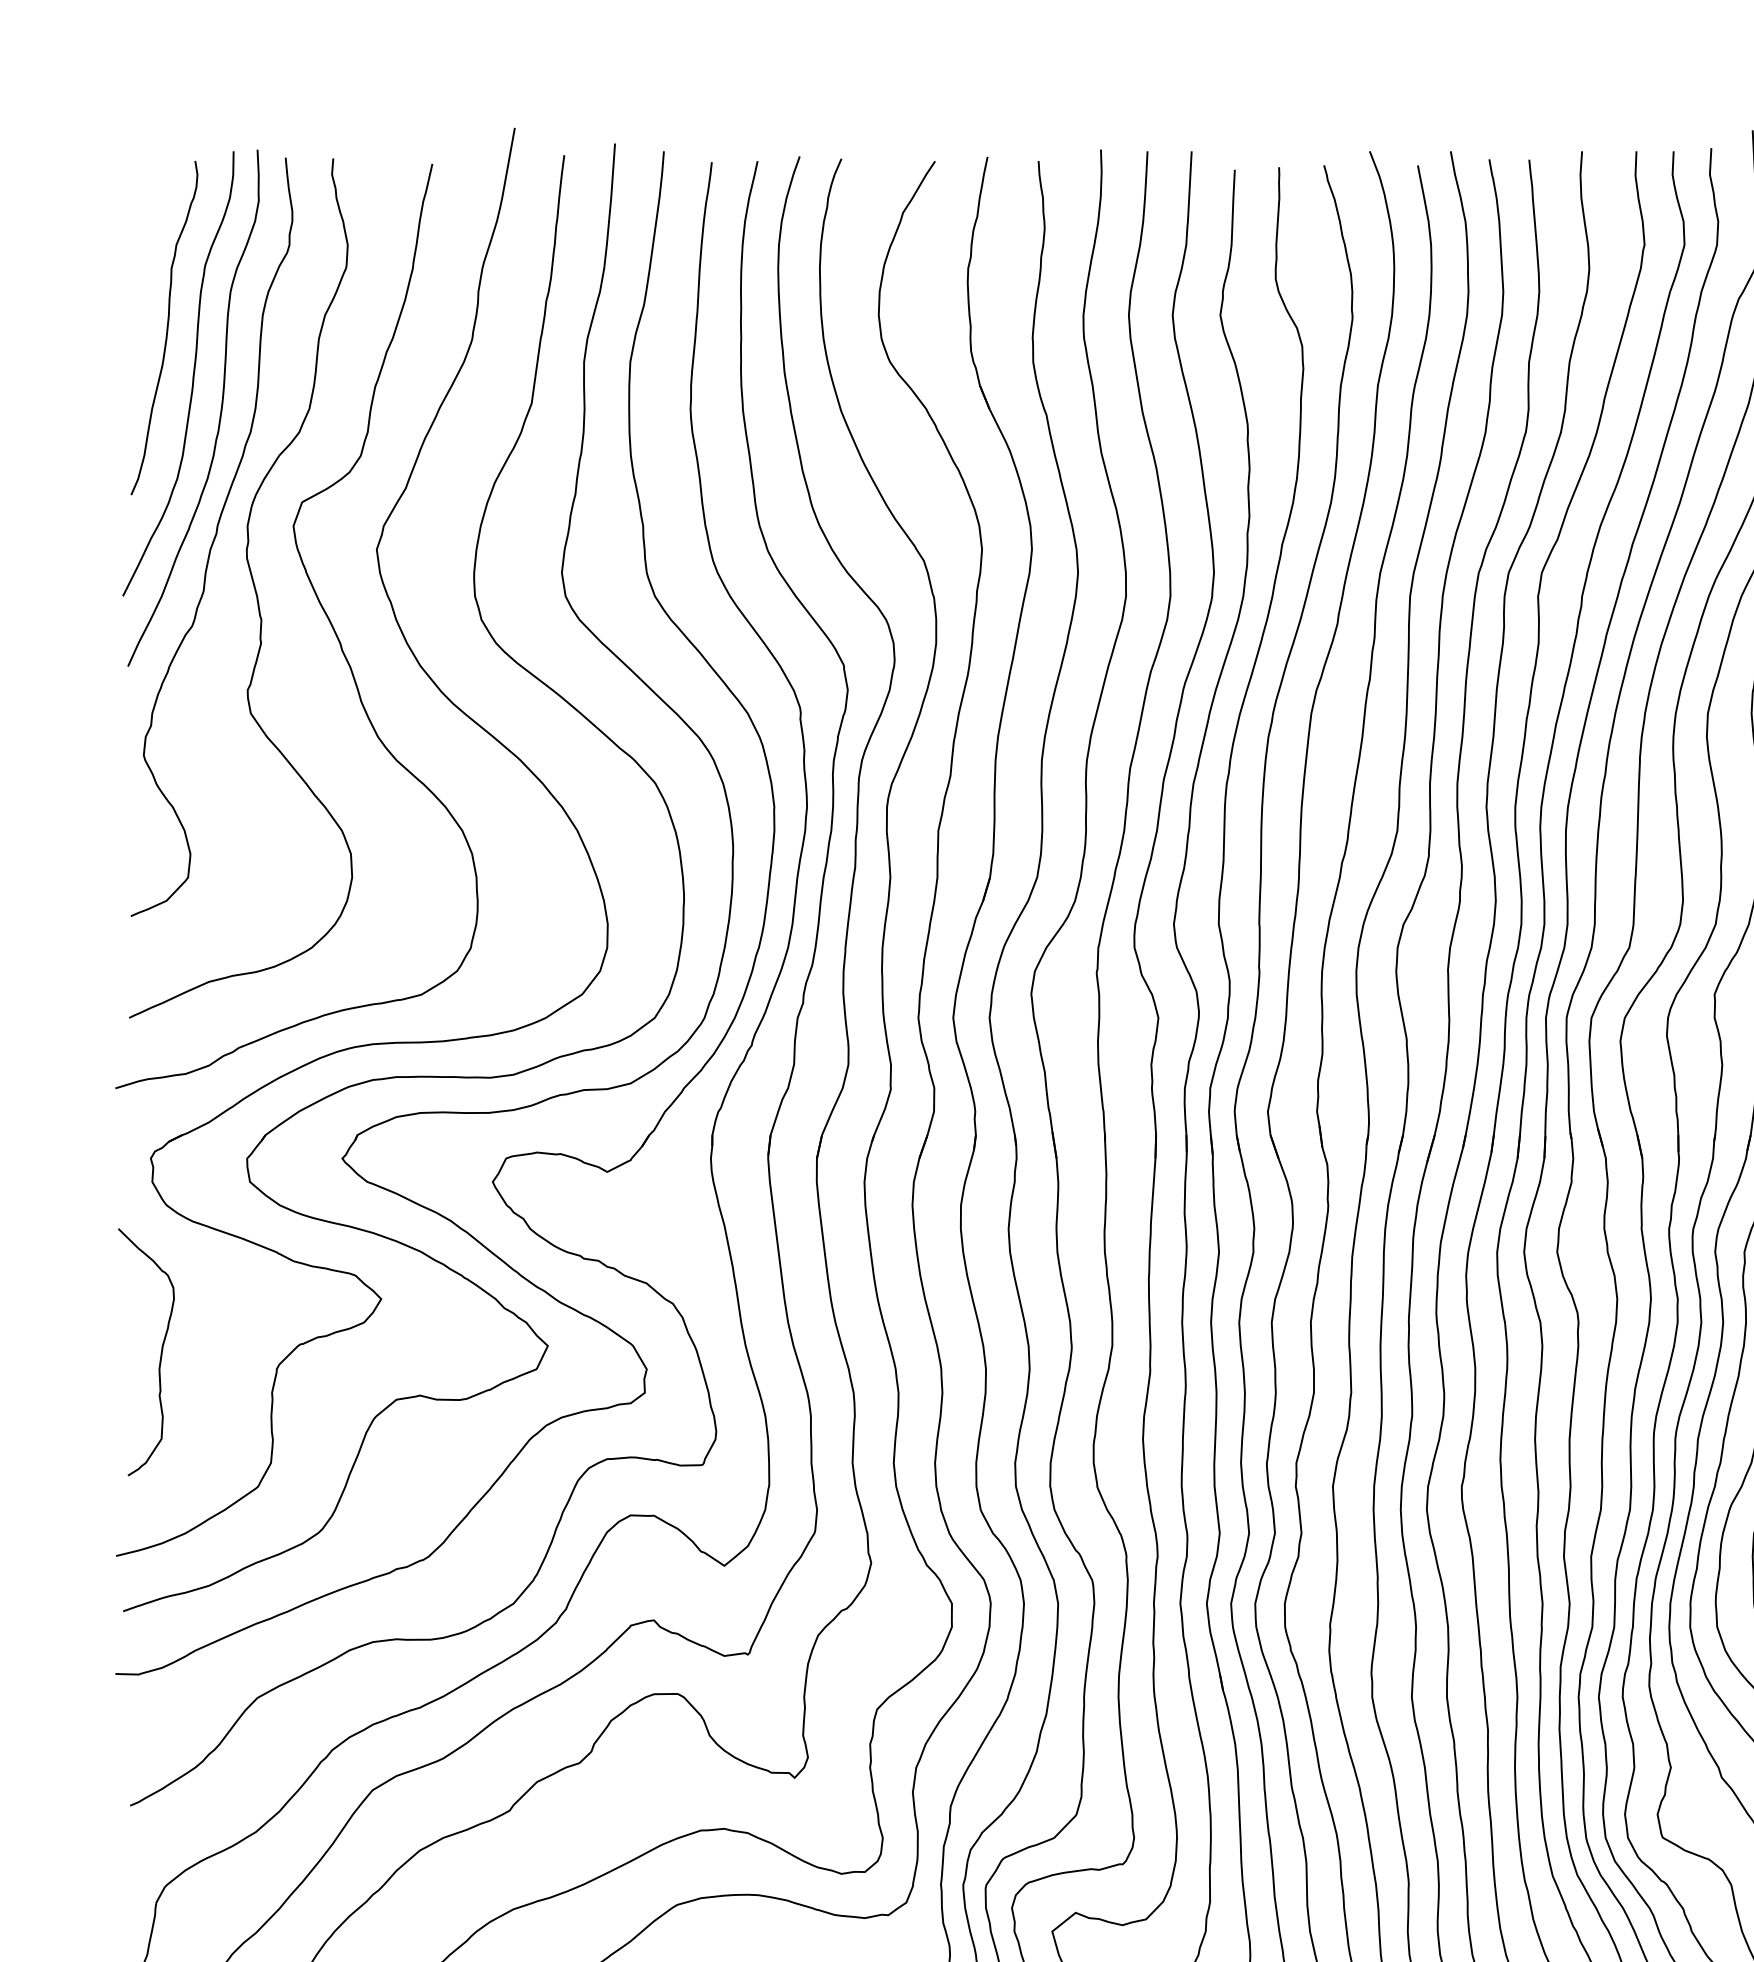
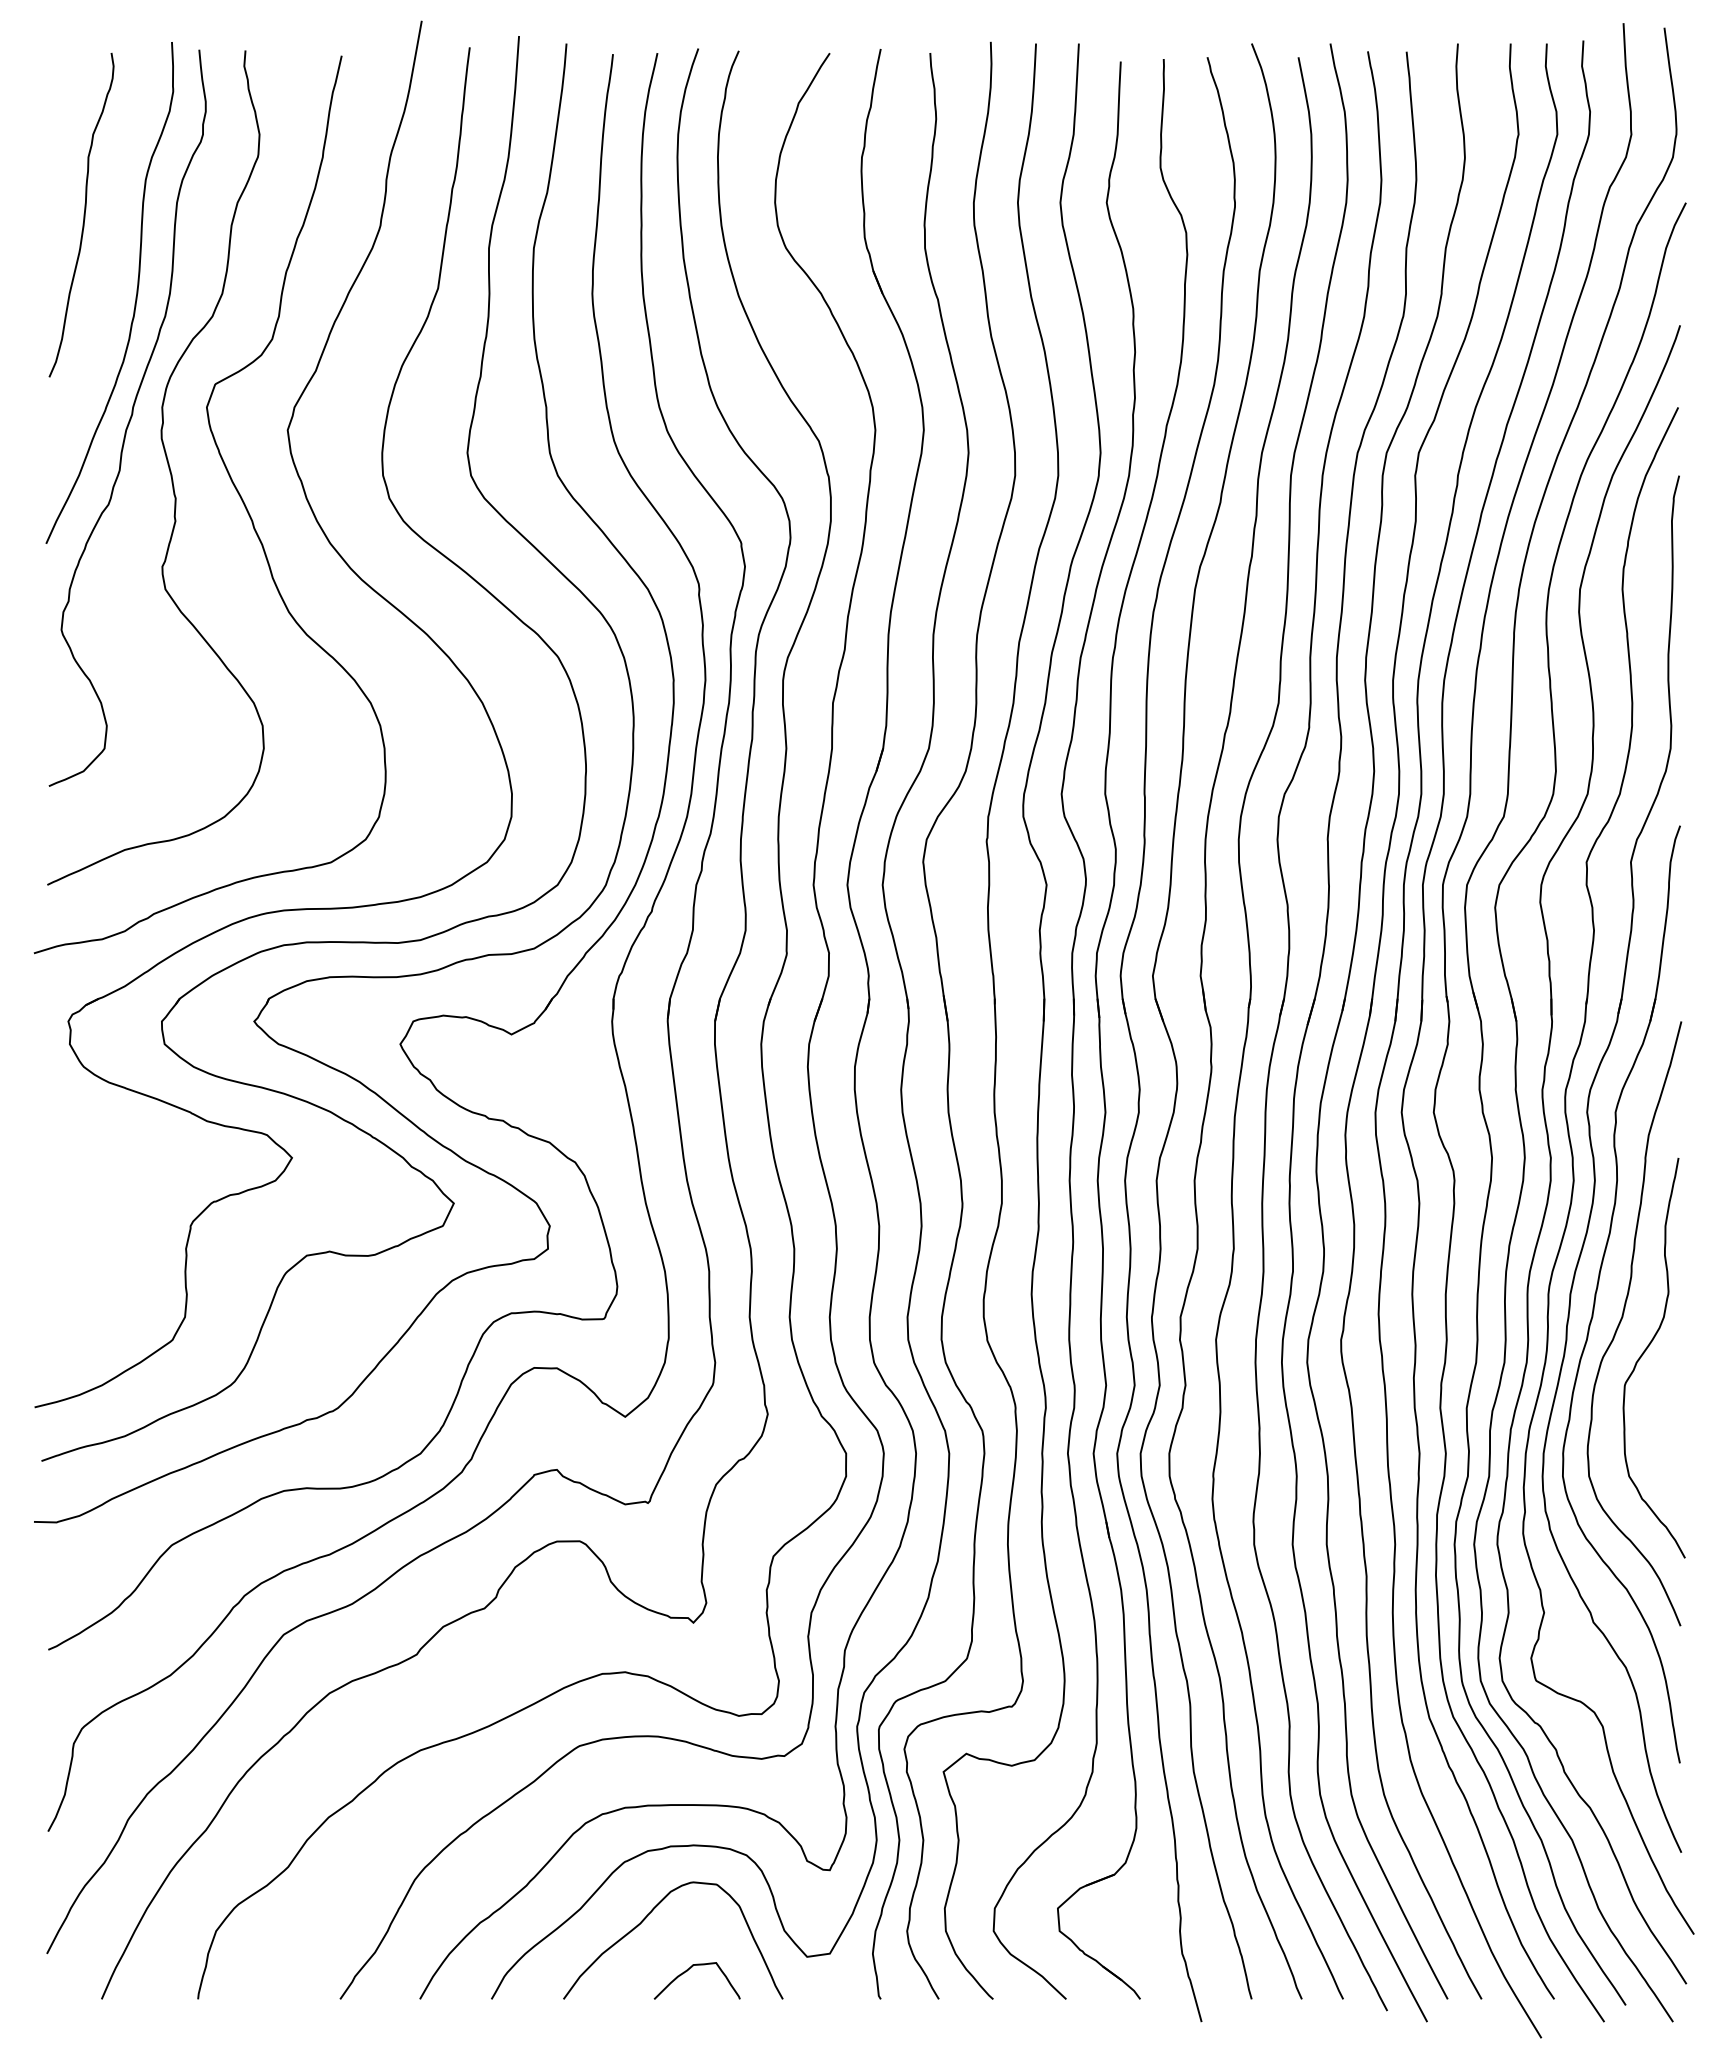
curve: (192, 377) -> (108, 263), removed
curve: (160, 1354) -> (77, 1211), removed

